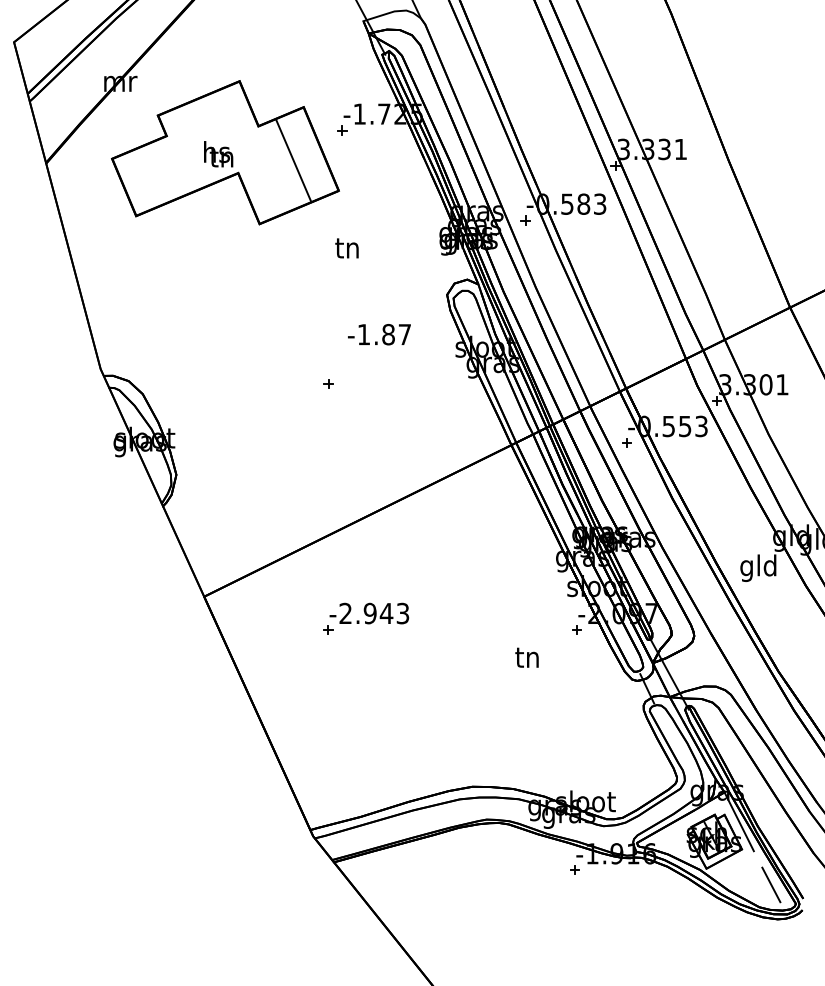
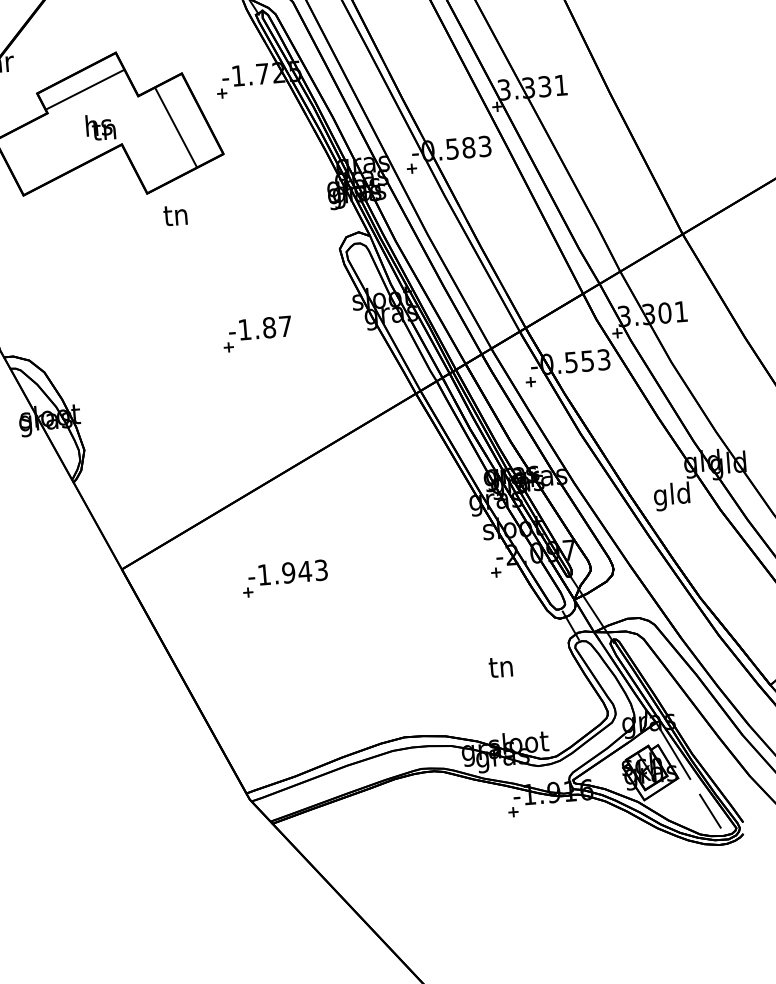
line: (205, 115) -> (84, 89), added
text: (346, 248) -> (175, 215), moved
text: (379, 334) -> (260, 328), moved
text: (345, 612) -> (264, 573), -2.943 -> -1.943
text: (526, 657) -> (500, 667), moved

